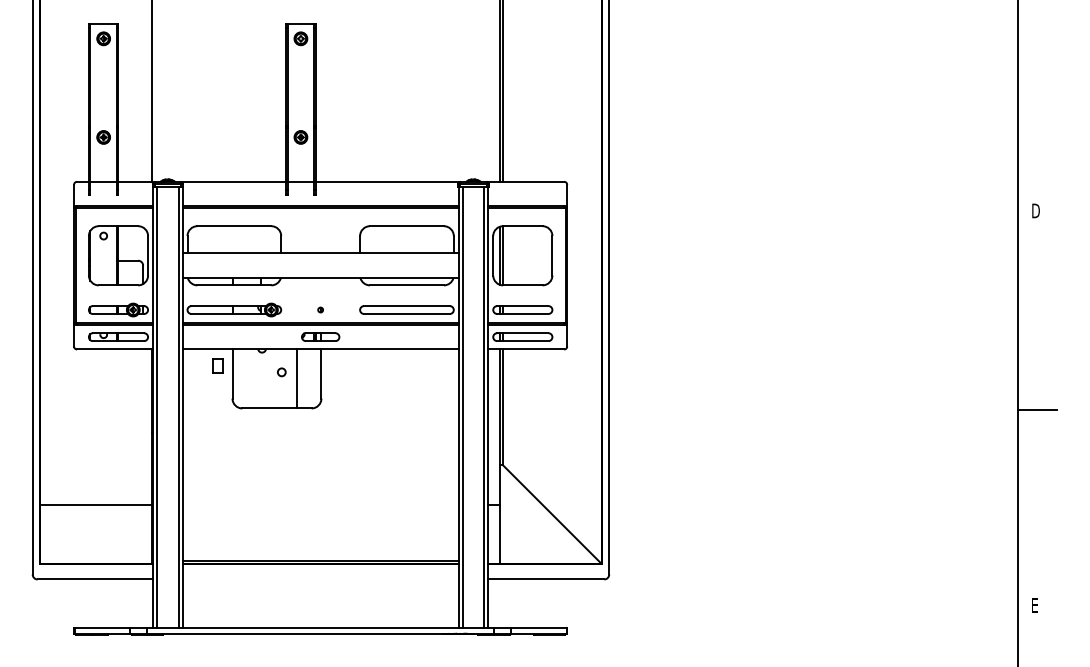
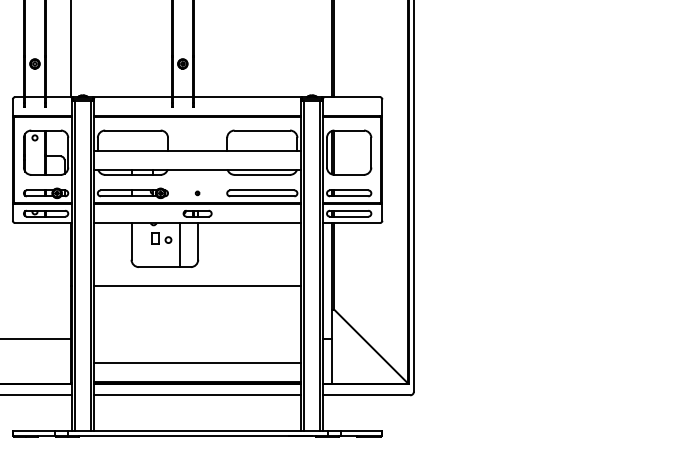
part: (217, 365) -> (154, 237), moved
line: (320, 433) -> (197, 285), added
line: (320, 536) -> (197, 363), added
line: (320, 579) -> (197, 395), added

